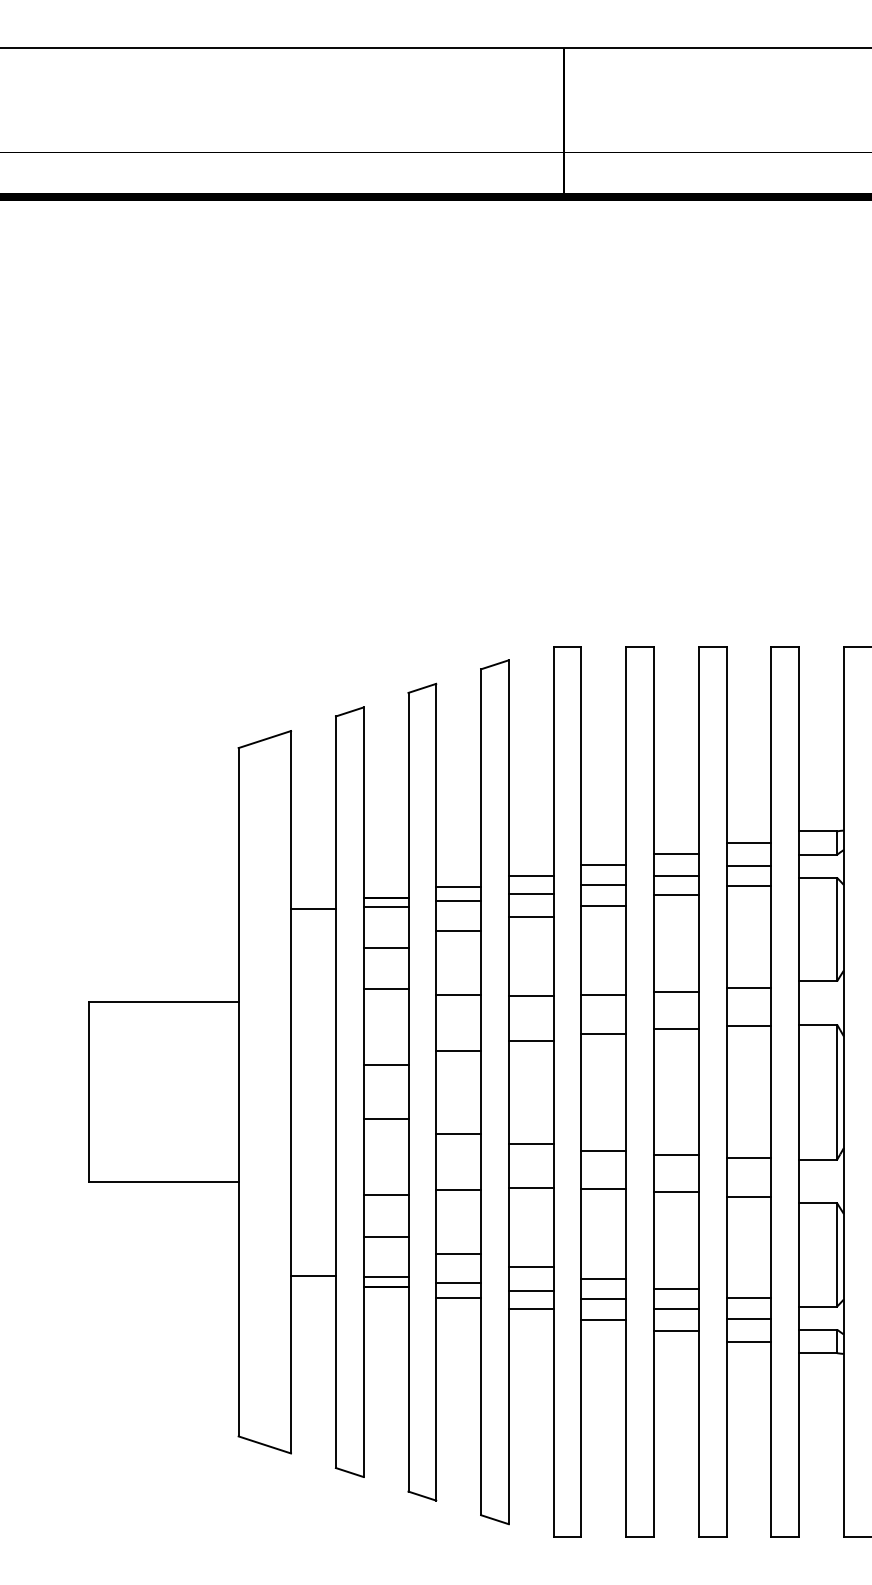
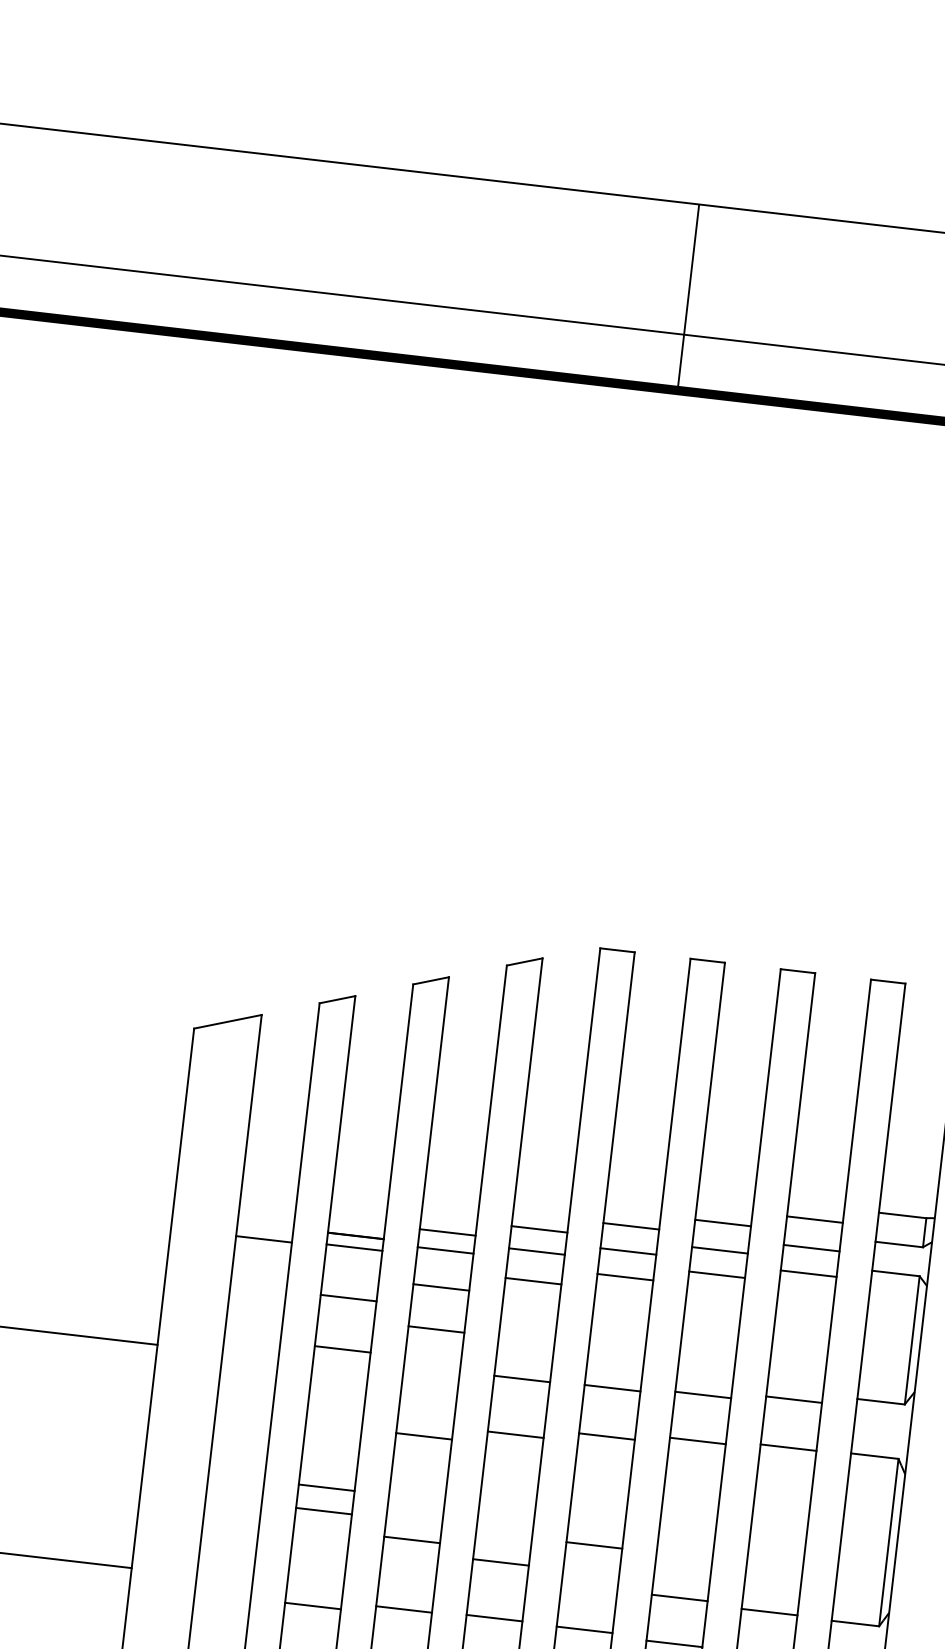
line: (458, 994) -> (436, 1329), moved
line: (385, 1065) -> (326, 1487), moved
line: (603, 1150) -> (594, 1545), moved

